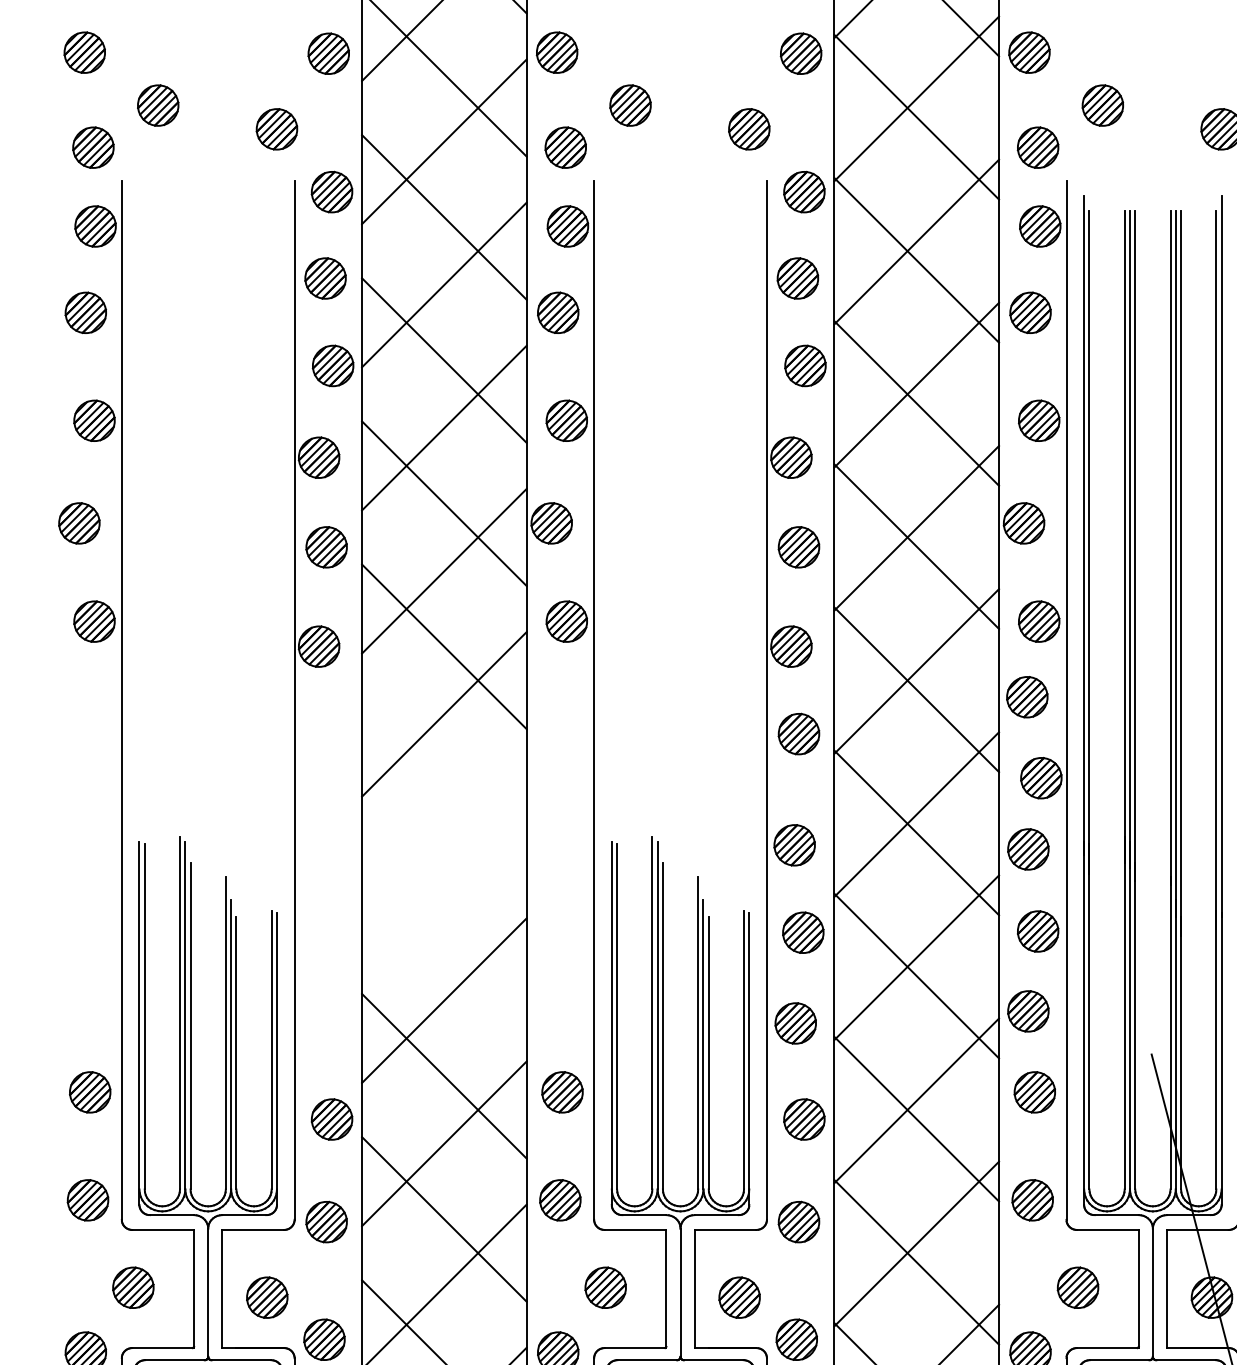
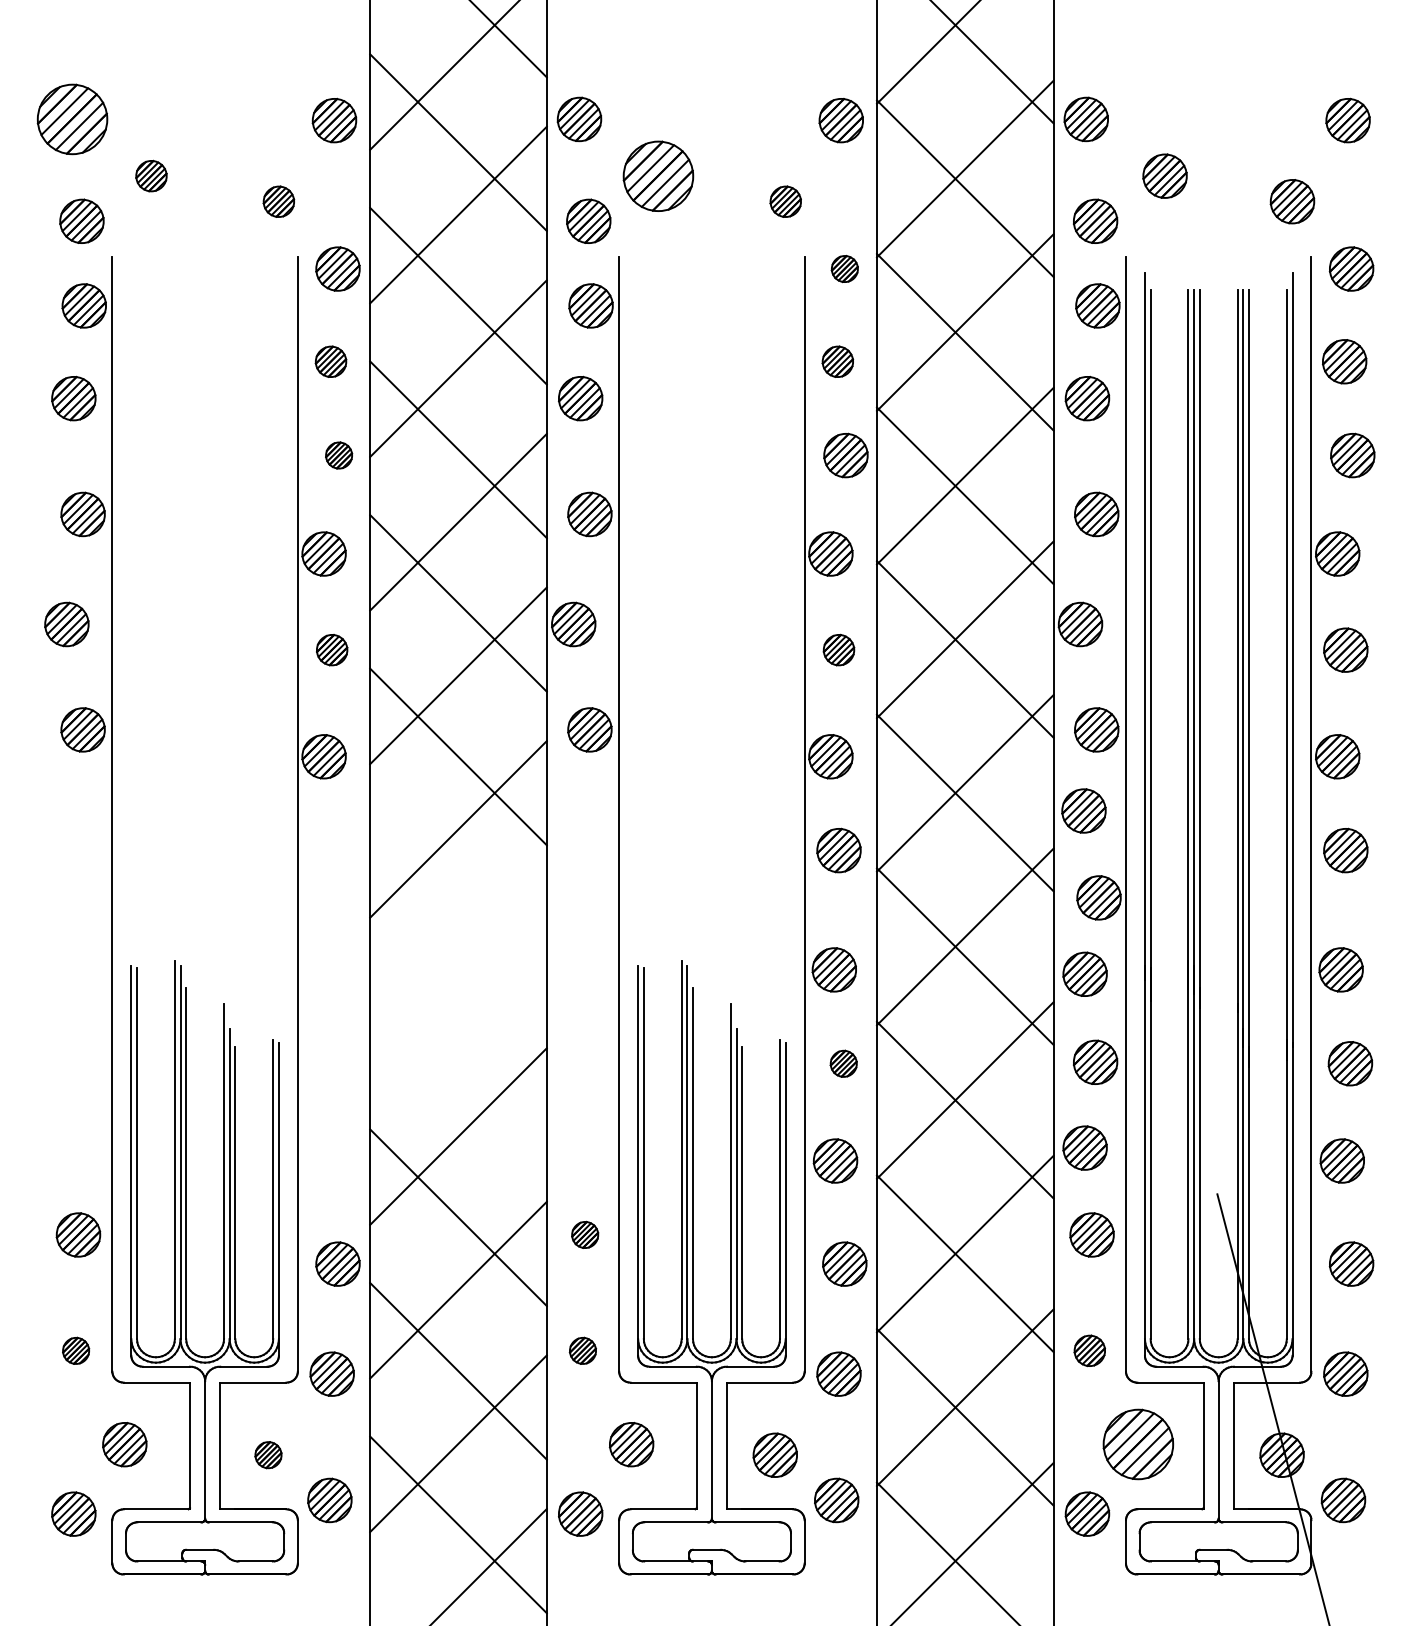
part: (84, 52) -> (72, 119), size x1.6
part: (158, 104) -> (151, 175), size x0.7
part: (629, 104) -> (657, 175), size x1.6
part: (276, 129) -> (278, 201), size x0.7
part: (749, 129) -> (785, 201), size x0.7
part: (804, 191) -> (844, 268), size x0.6
part: (325, 278) -> (330, 361), size x0.7
part: (797, 278) -> (837, 361), size x0.7
part: (332, 365) -> (338, 455), size x0.6
part: (326, 546) -> (331, 649), size x0.7
part: (798, 546) -> (838, 649), size x0.7
part: (803, 932) -> (843, 1063), size x0.6
part: (561, 1091) -> (584, 1234), size x0.6
part: (87, 1200) -> (75, 1350), size x0.6
part: (559, 1200) -> (582, 1350), size x0.6
part: (1032, 1200) -> (1089, 1350), size x0.7
part: (1078, 1287) -> (1138, 1444), size x1.6
part: (267, 1296) -> (268, 1454), size x0.6

